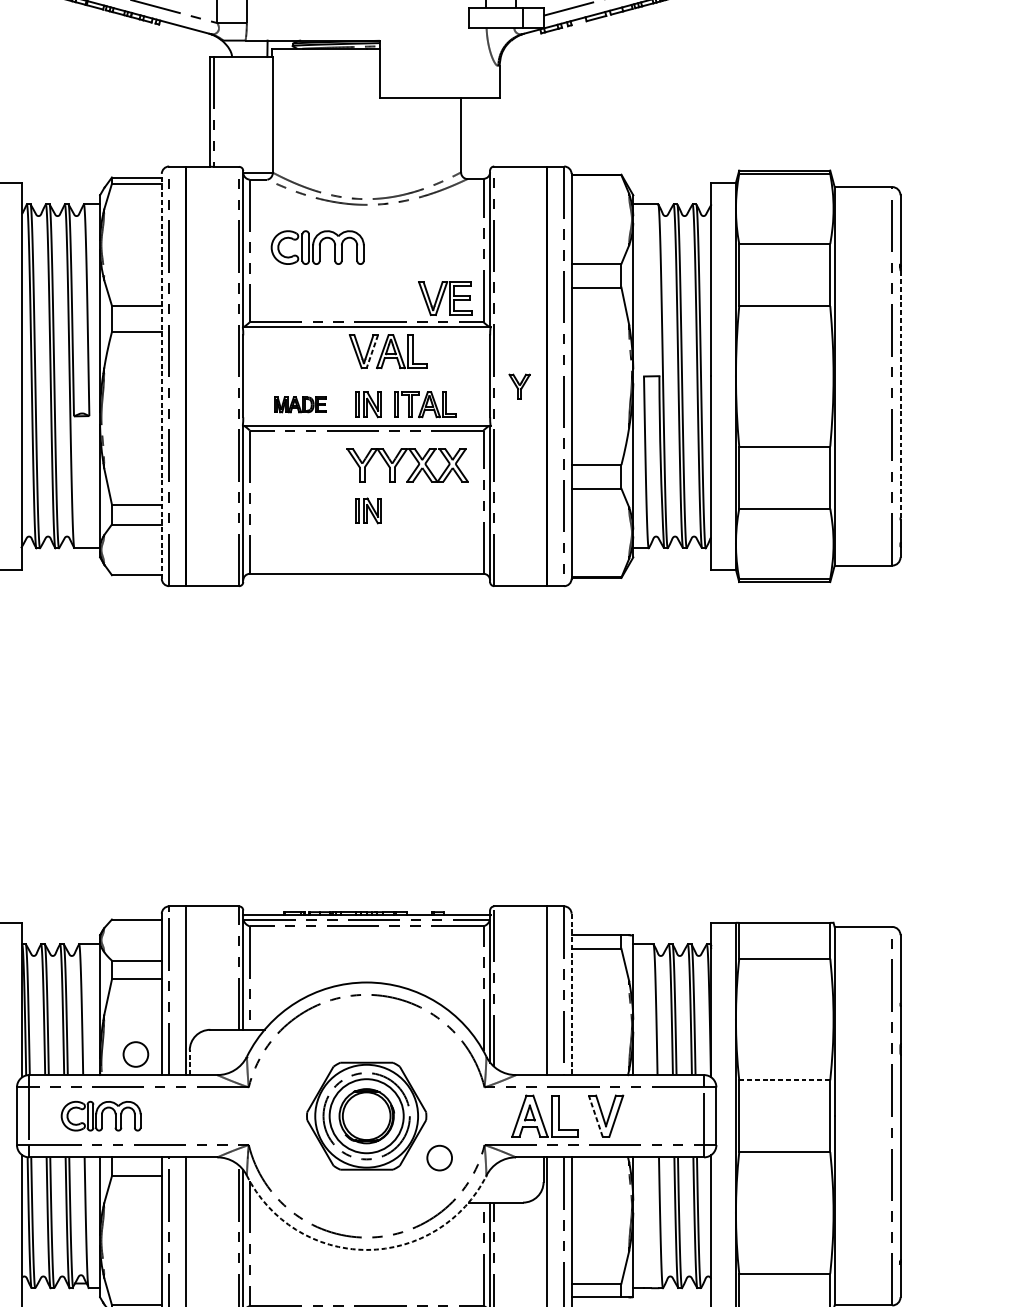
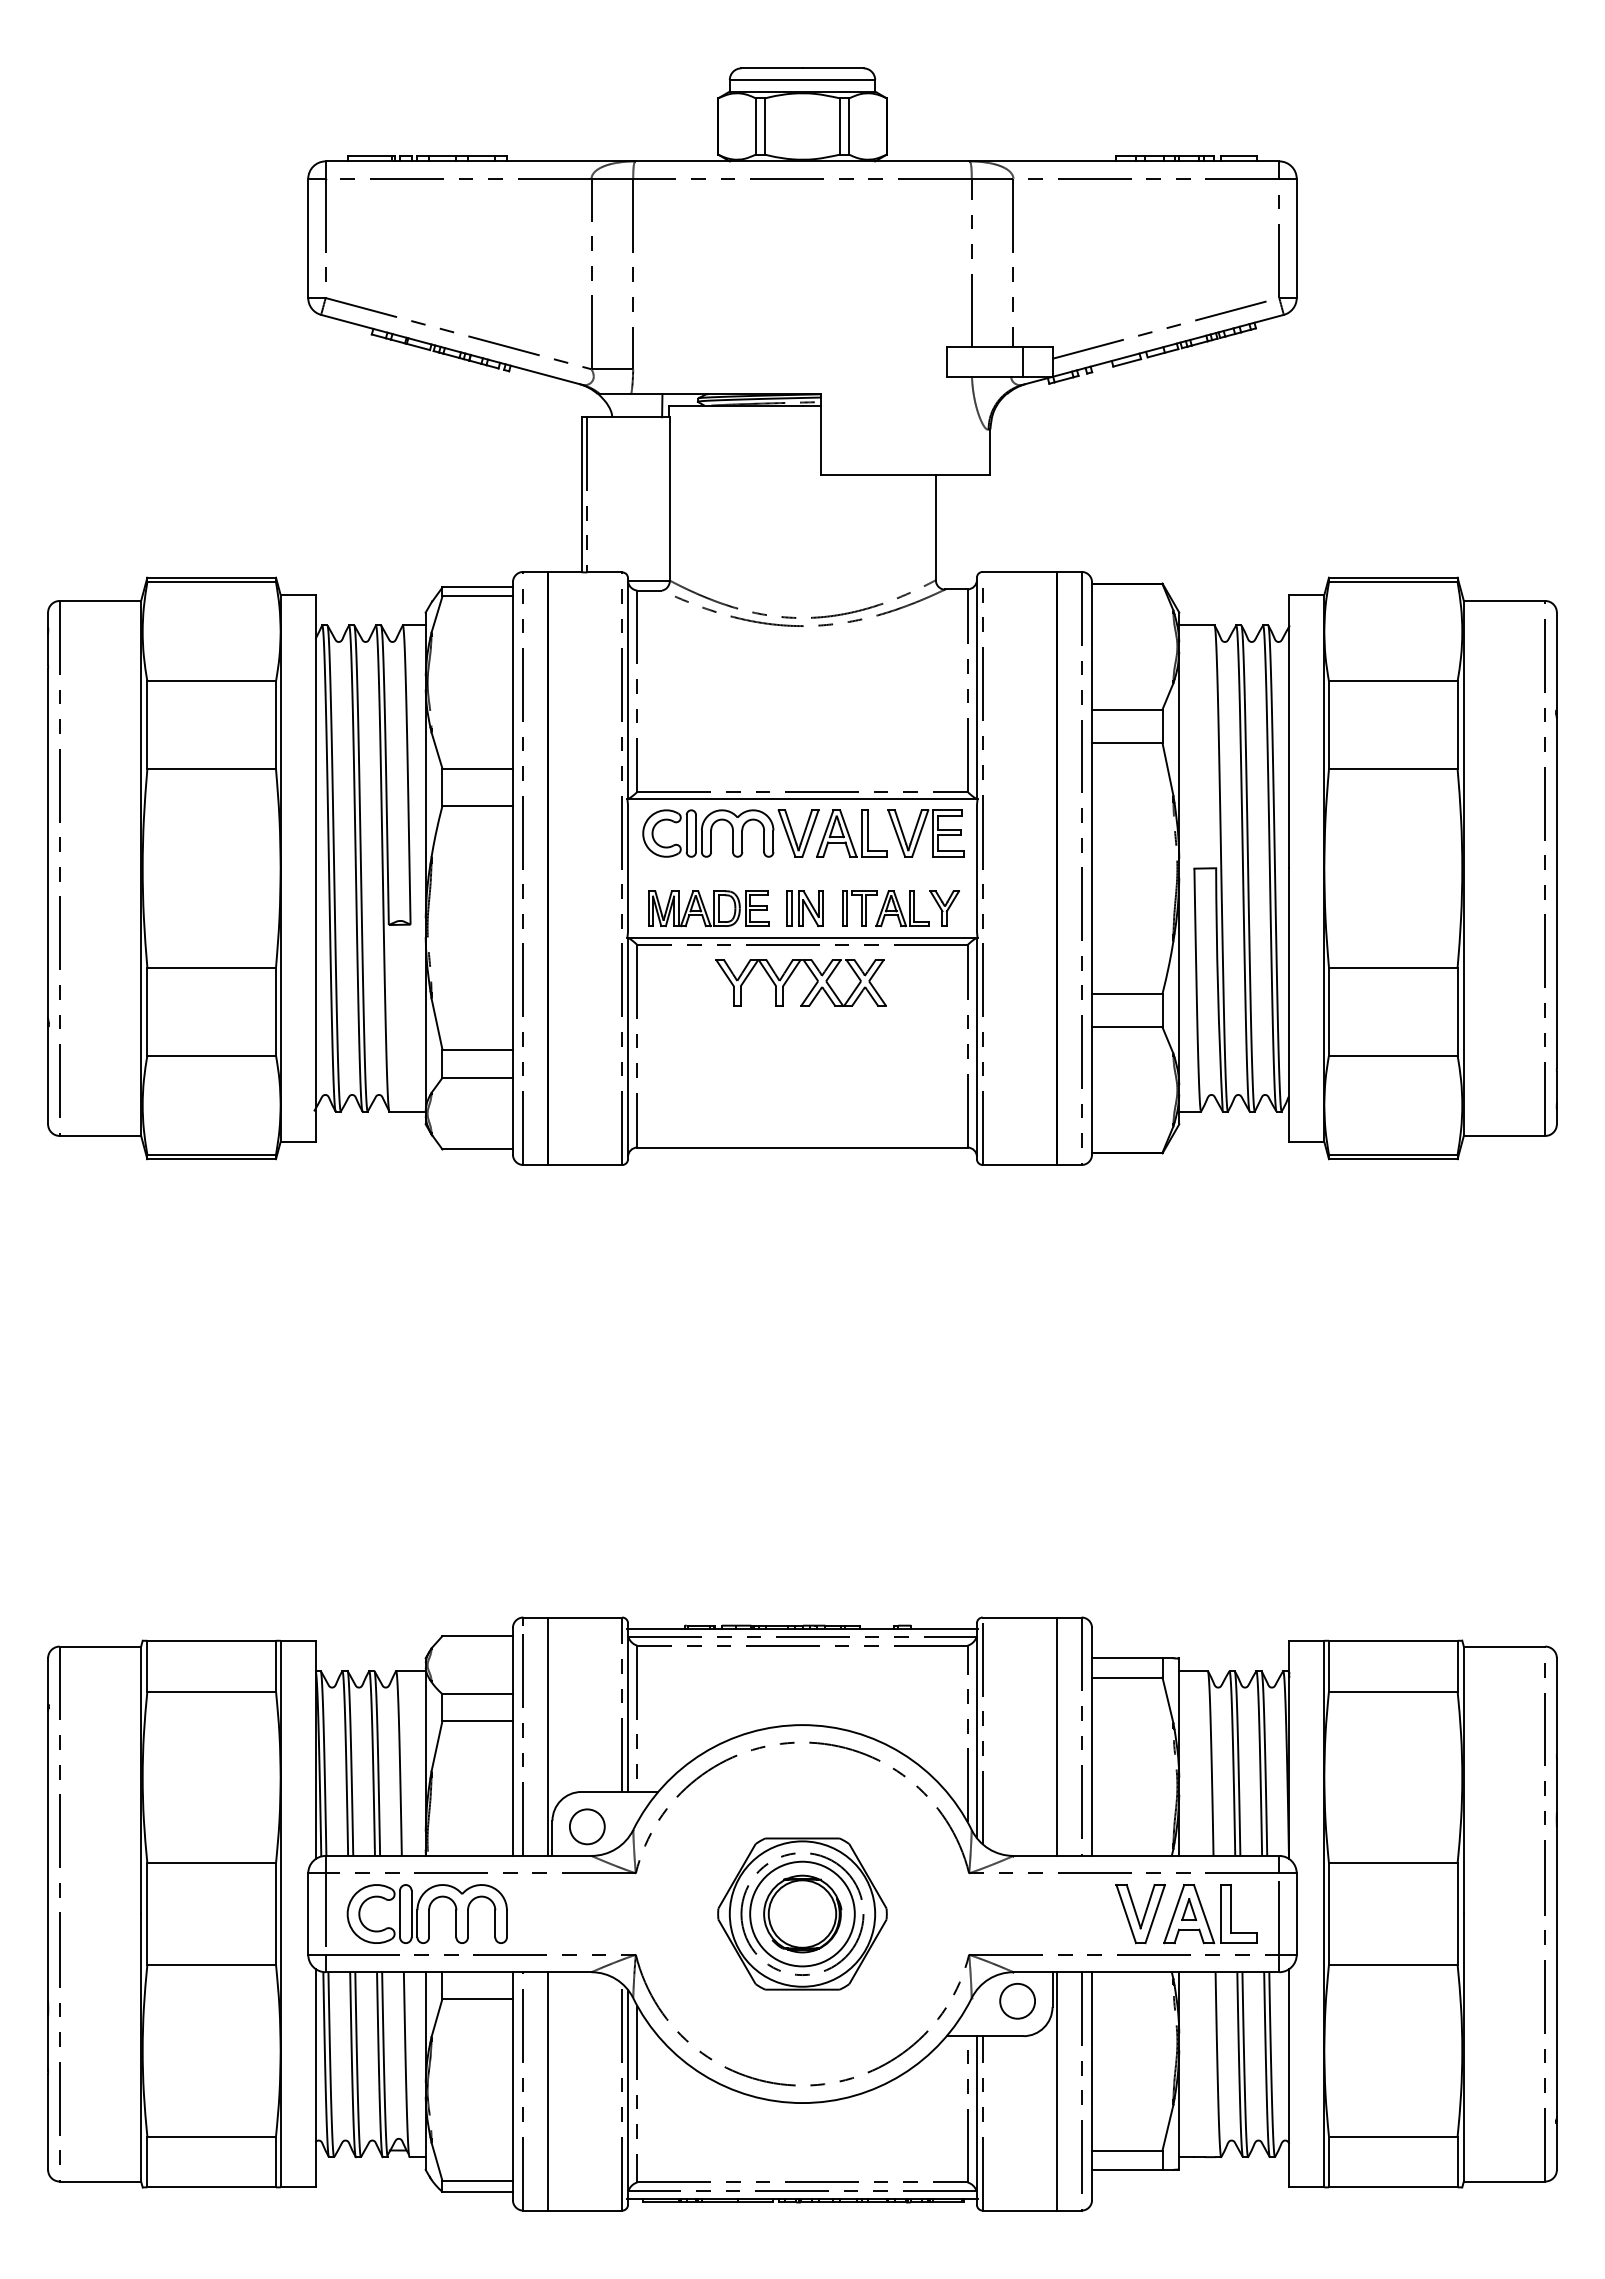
part: (317, 247) -> (708, 833), moved
part: (445, 298) -> (925, 833), moved
line: (372, 351) -> (810, 833), dashed -> solid
line: (161, 375) -> (512, 867), dashed -> solid
part: (519, 386) -> (944, 908), moved
line: (900, 394) -> (1556, 893), dashed -> solid
part: (300, 404) -> (708, 908), size x1.67
part: (399, 461) -> (790, 977), moved
part: (368, 510) -> (804, 1058), removed
line: (571, 994) -> (1092, 1741), dashed -> solid
circle: (136, 1054) -> (587, 1826), moved
line: (189, 1062) -> (552, 1837), dashed -> solid
line: (784, 1080) -> (1393, 1863), dashed -> solid
part: (100, 1115) -> (426, 1913), size x1.43
part: (545, 1116) -> (1210, 1914), moved
line: (595, 1116) -> (1126, 1914), dashed -> solid
circle: (439, 1158) -> (1017, 2001), moved
arc: (366, 1250) -> (802, 2103), dashed -> solid

